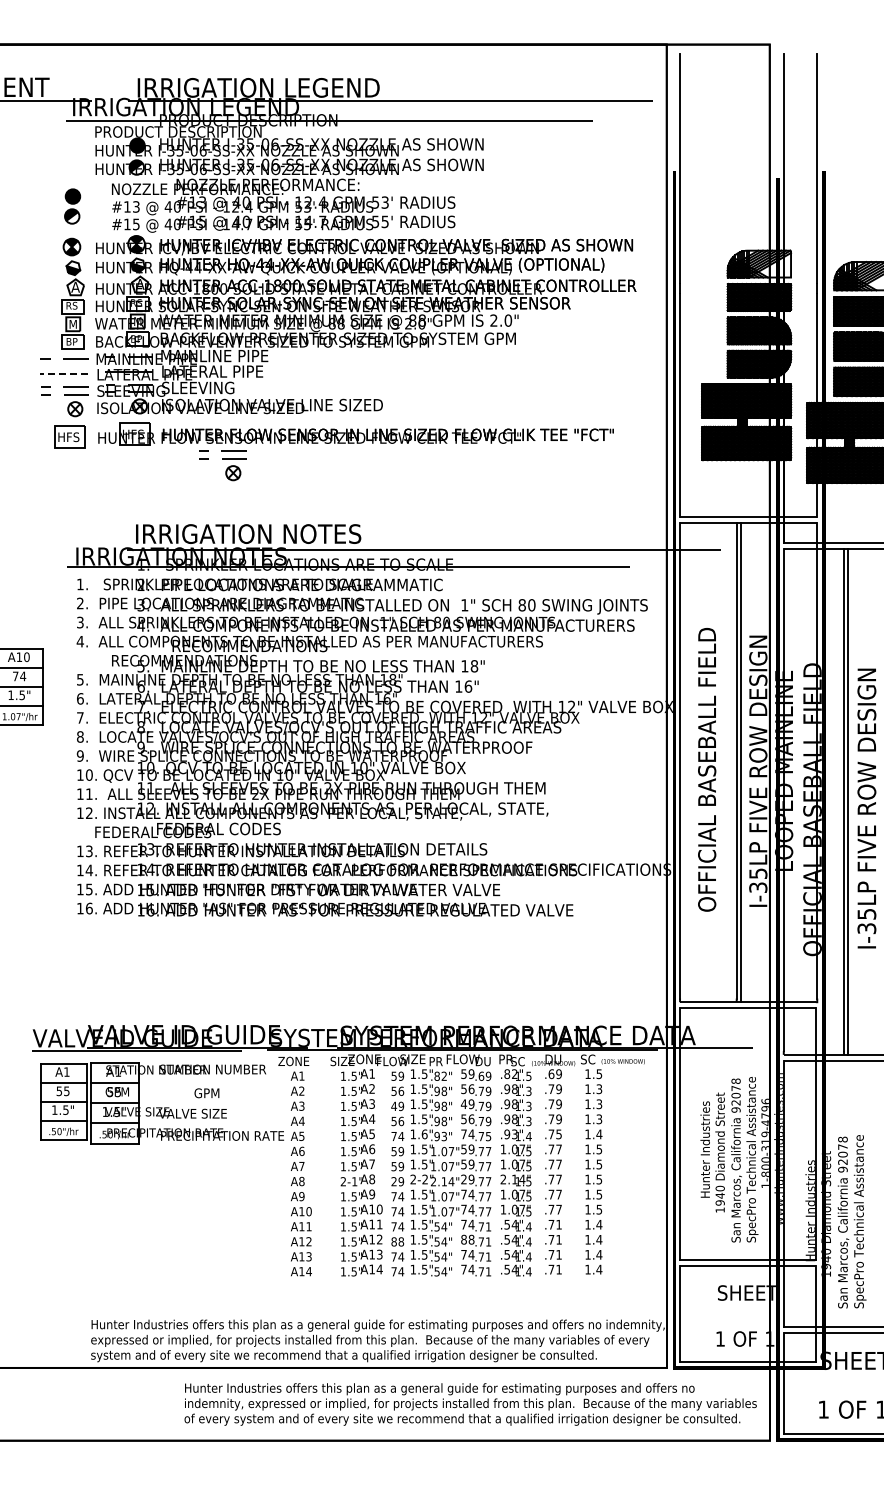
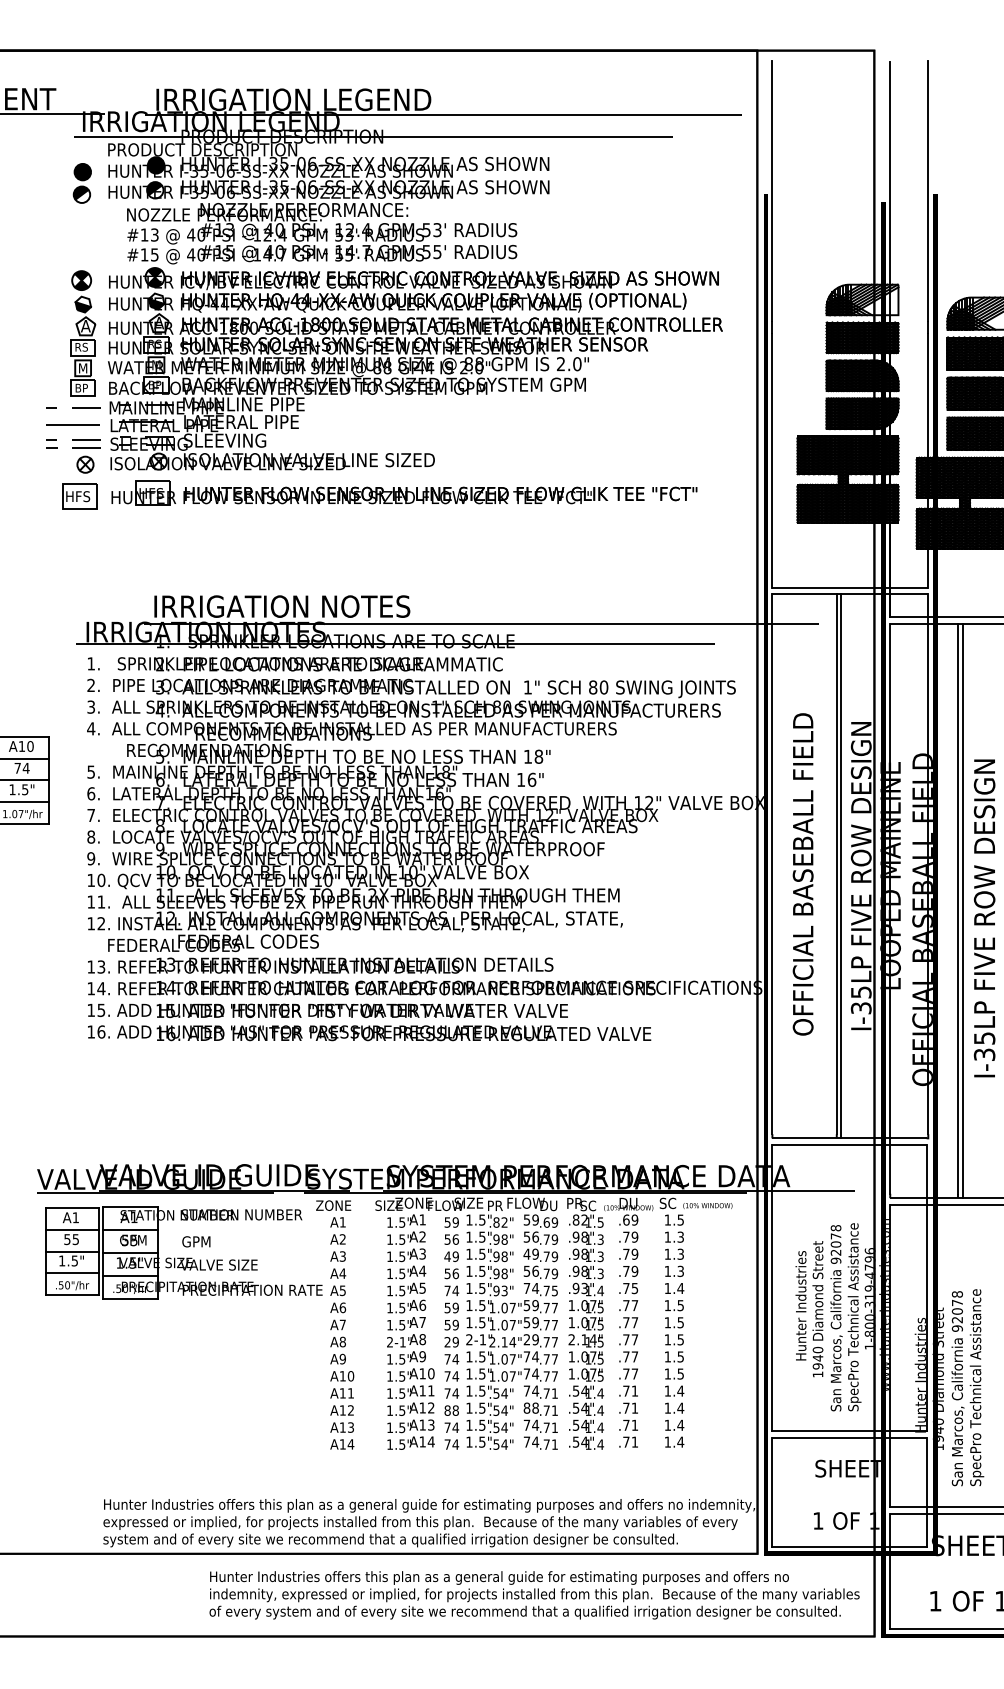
part: (72, 206) -> (82, 183), moved
line: (64, 374) -> (73, 425), dashed -> solid
part: (222, 465) -> (252, 528), removed
text: (206, 1093) -> (195, 1242), moved
text: (424, 1134) -> (482, 1288), 1.6" -> 1.5"
text: (424, 1179) -> (482, 1339), 2-2" -> 2-1"

